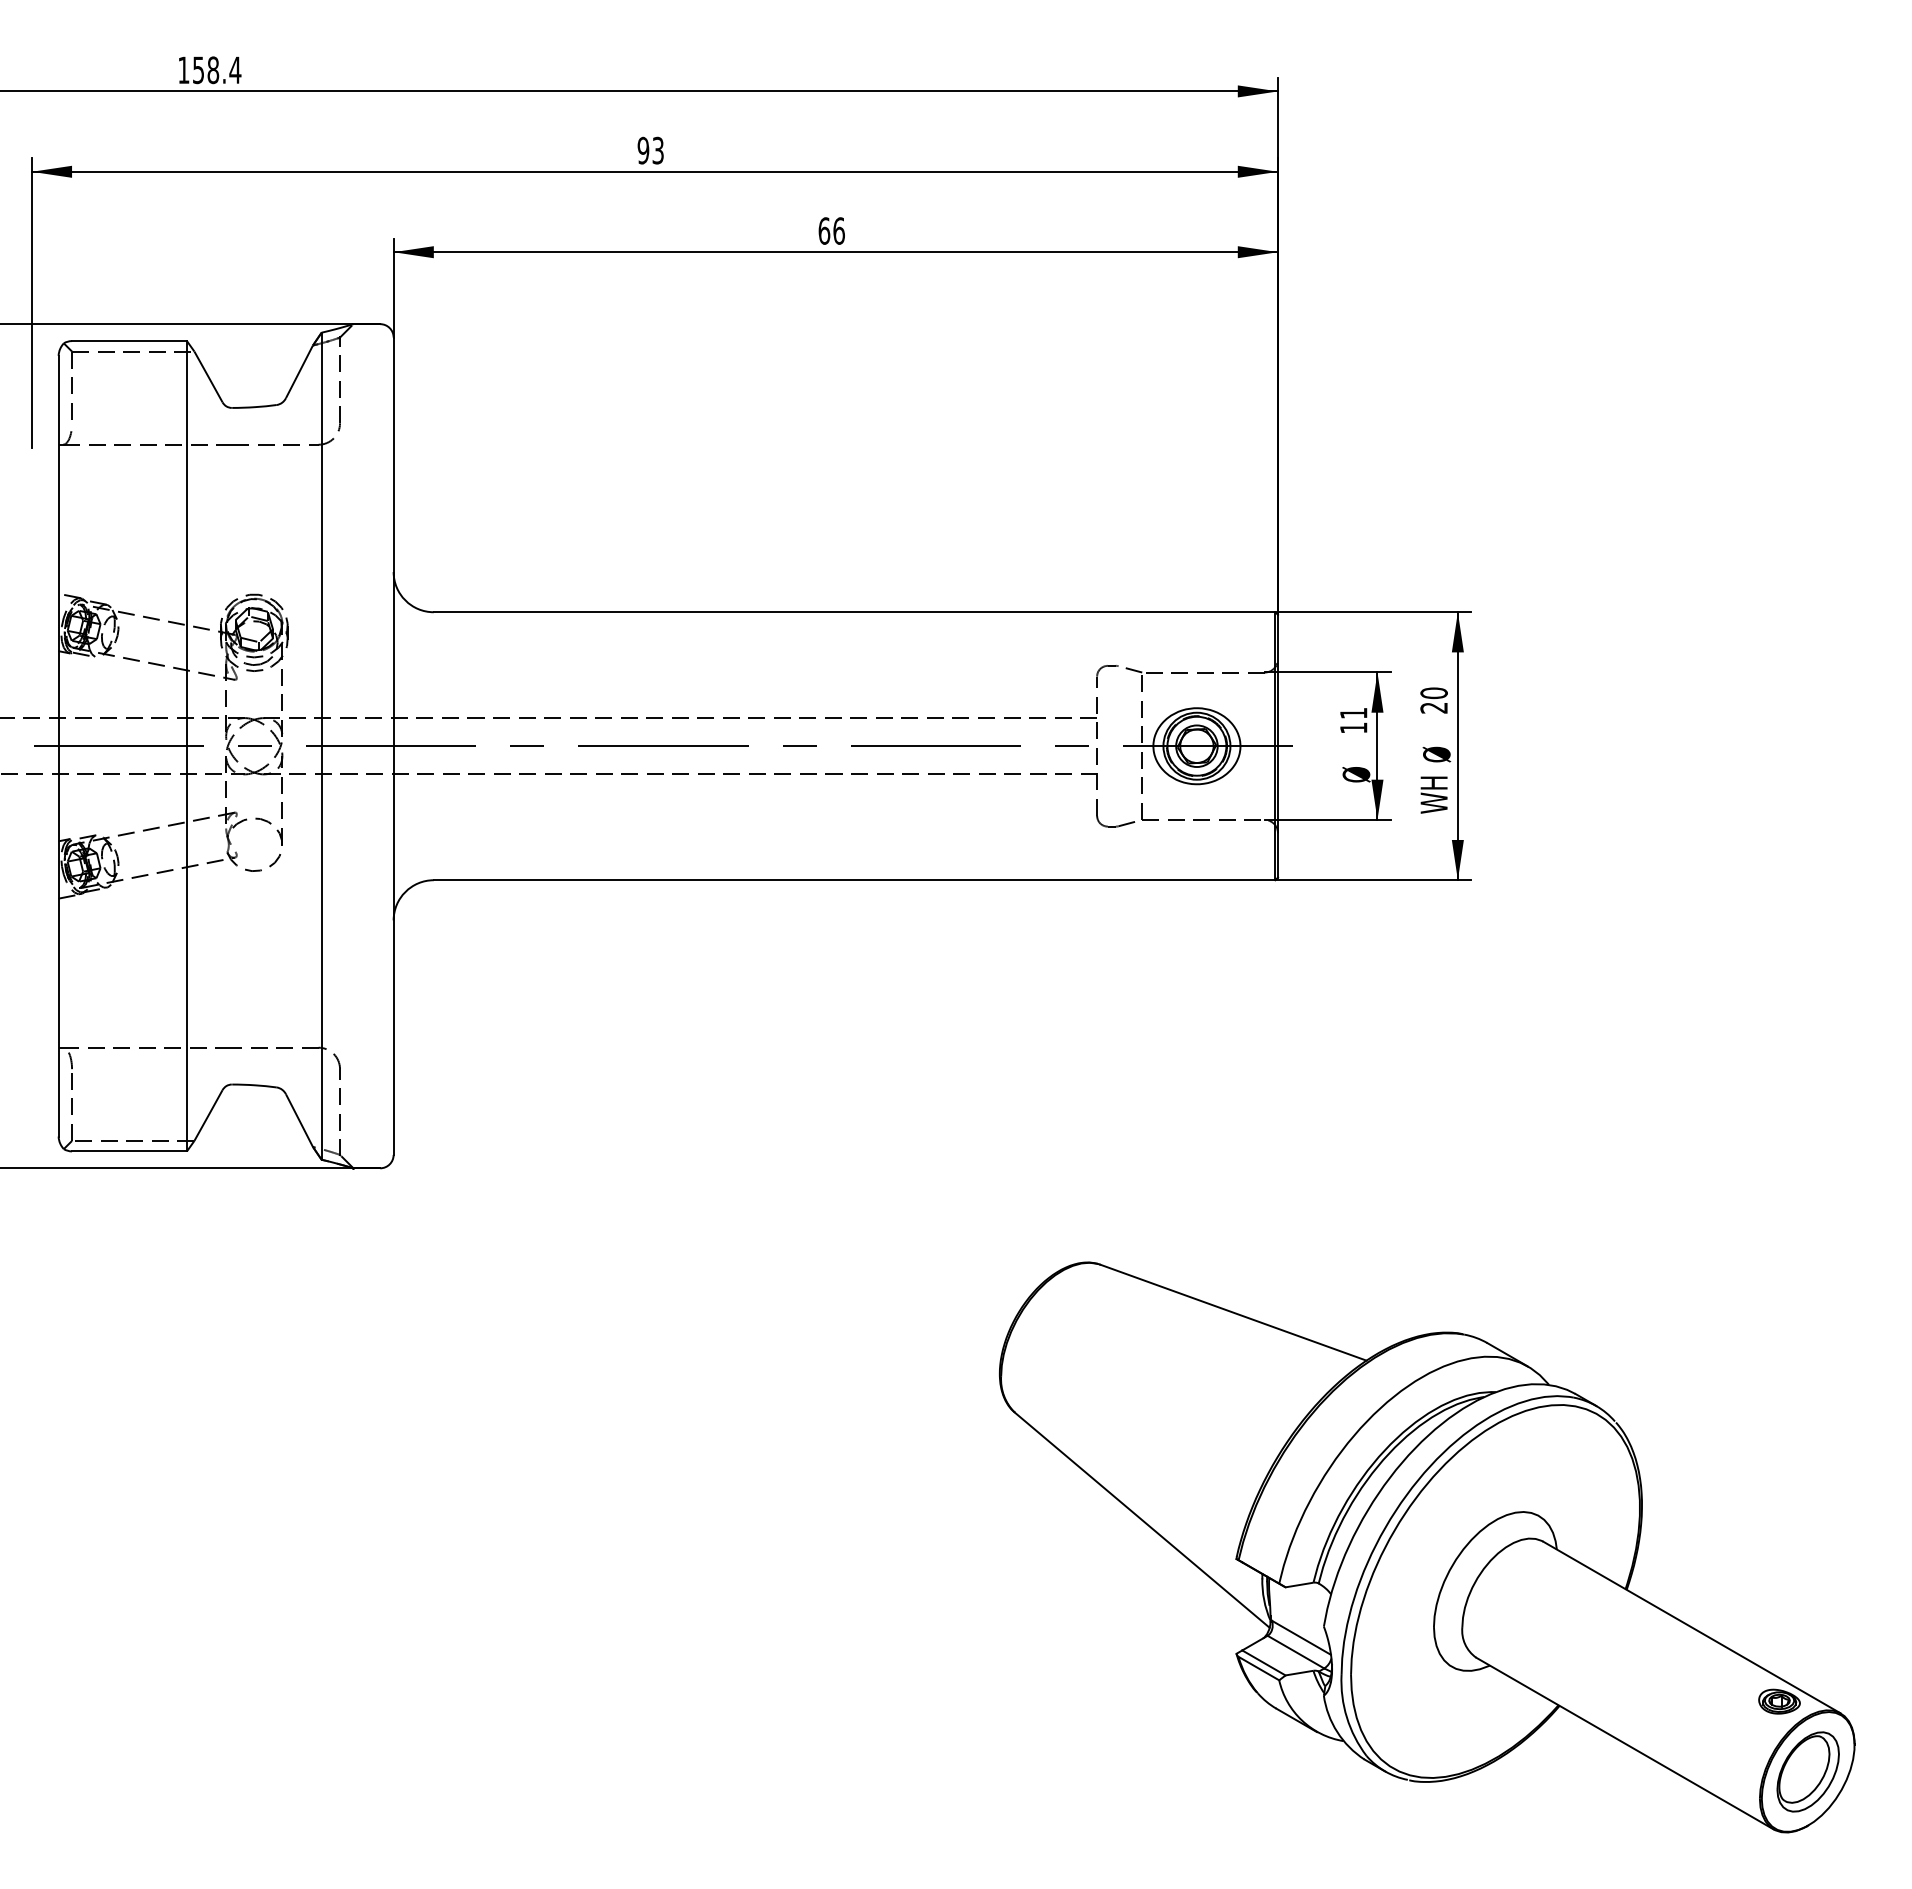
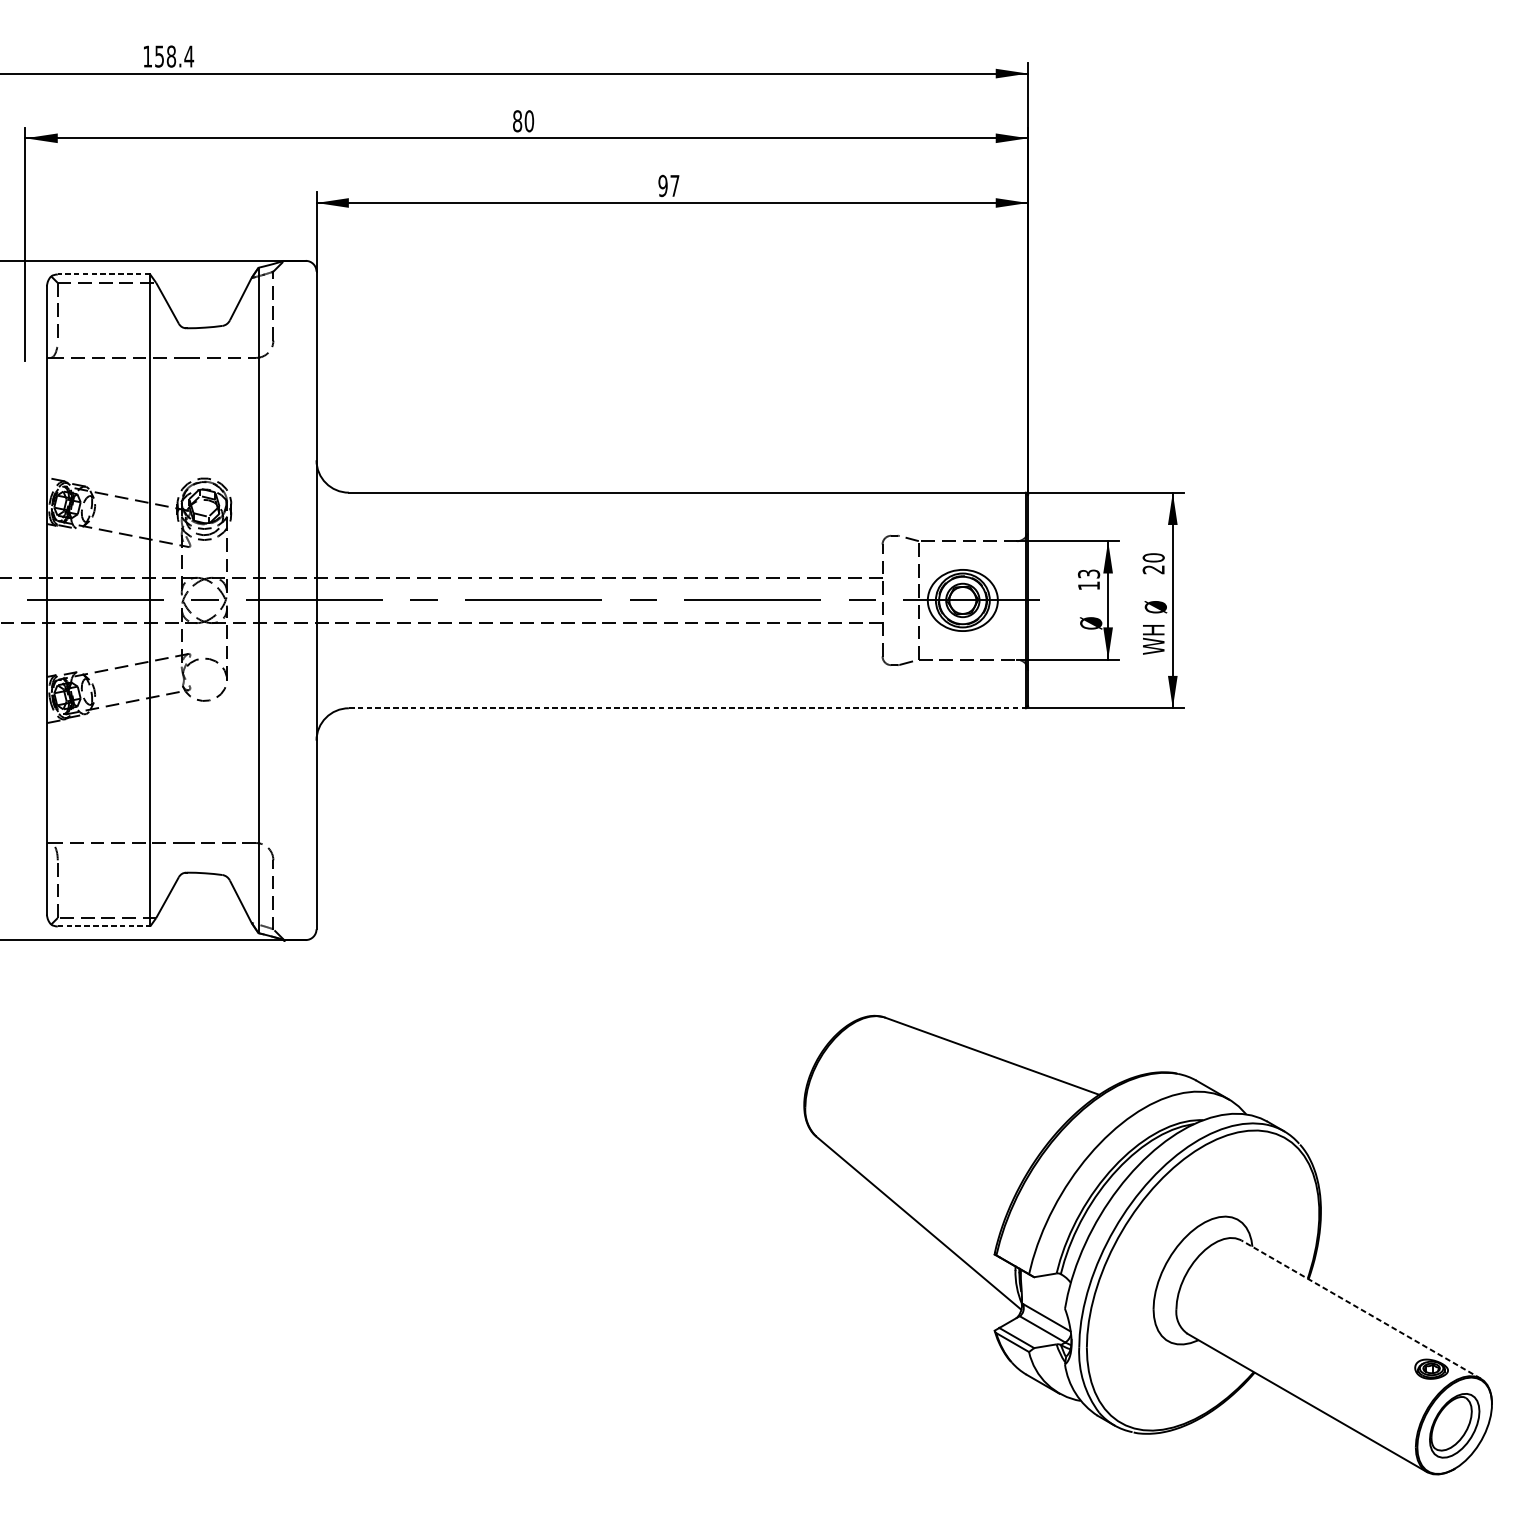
text: (650, 150) -> (523, 121), 93 -> 80
text: (831, 230) -> (668, 185), 66 -> 97
line: (129, 341) -> (103, 274), solid -> dashed
text: (1353, 712) -> (1088, 573), 11 -> 13
line: (854, 880) -> (687, 708), solid -> dashed
line: (130, 1151) -> (104, 926), solid -> dashed
line: (1692, 1627) -> (1361, 1309), solid -> dashed

